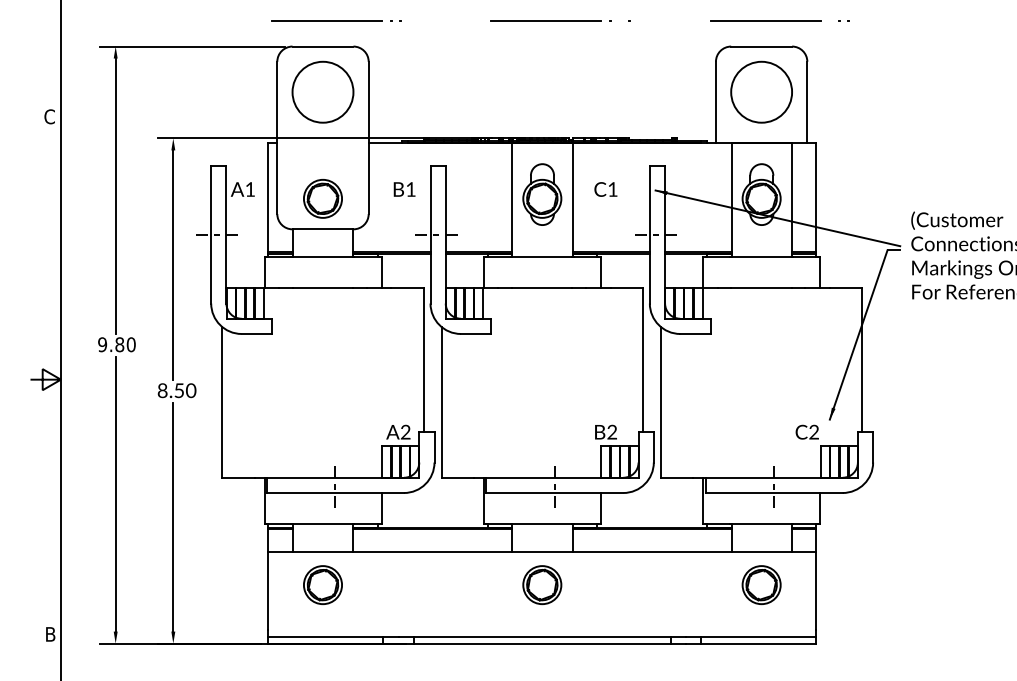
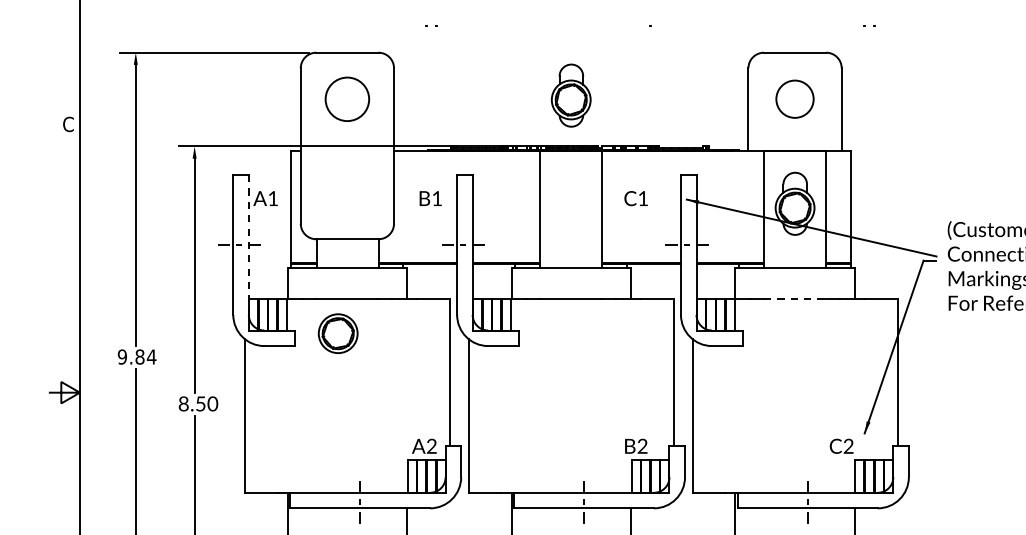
line: (327, 20) -> (351, 26), removed
line: (545, 20) -> (574, 26), removed
line: (765, 20) -> (799, 26), removed
circle: (322, 91) -> (346, 98), size x0.7
circle: (761, 91) -> (794, 98), size x0.6
part: (542, 194) -> (571, 95), moved
part: (322, 198) -> (337, 333), moved
line: (226, 234) -> (248, 244), solid -> dashed
line: (761, 287) -> (794, 298), solid -> dashed
text: (130, 344) -> (150, 356), 9.80 -> 9.84

